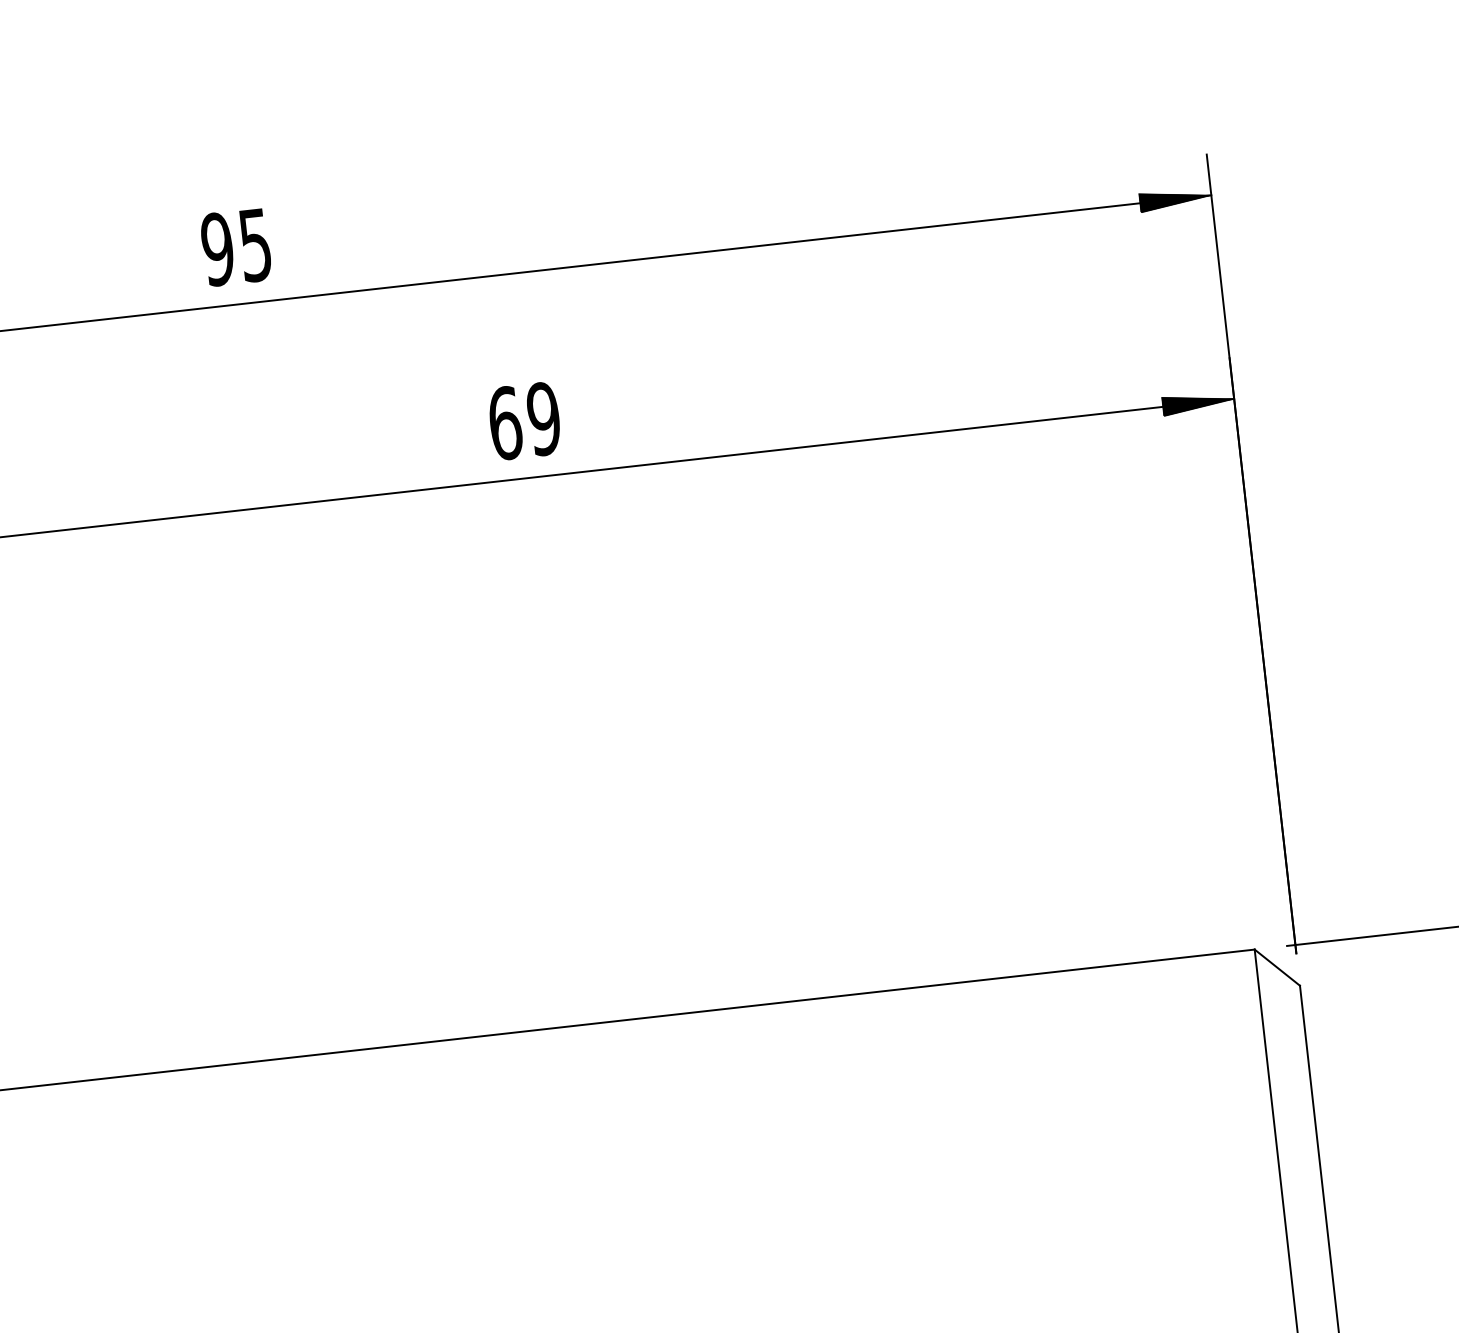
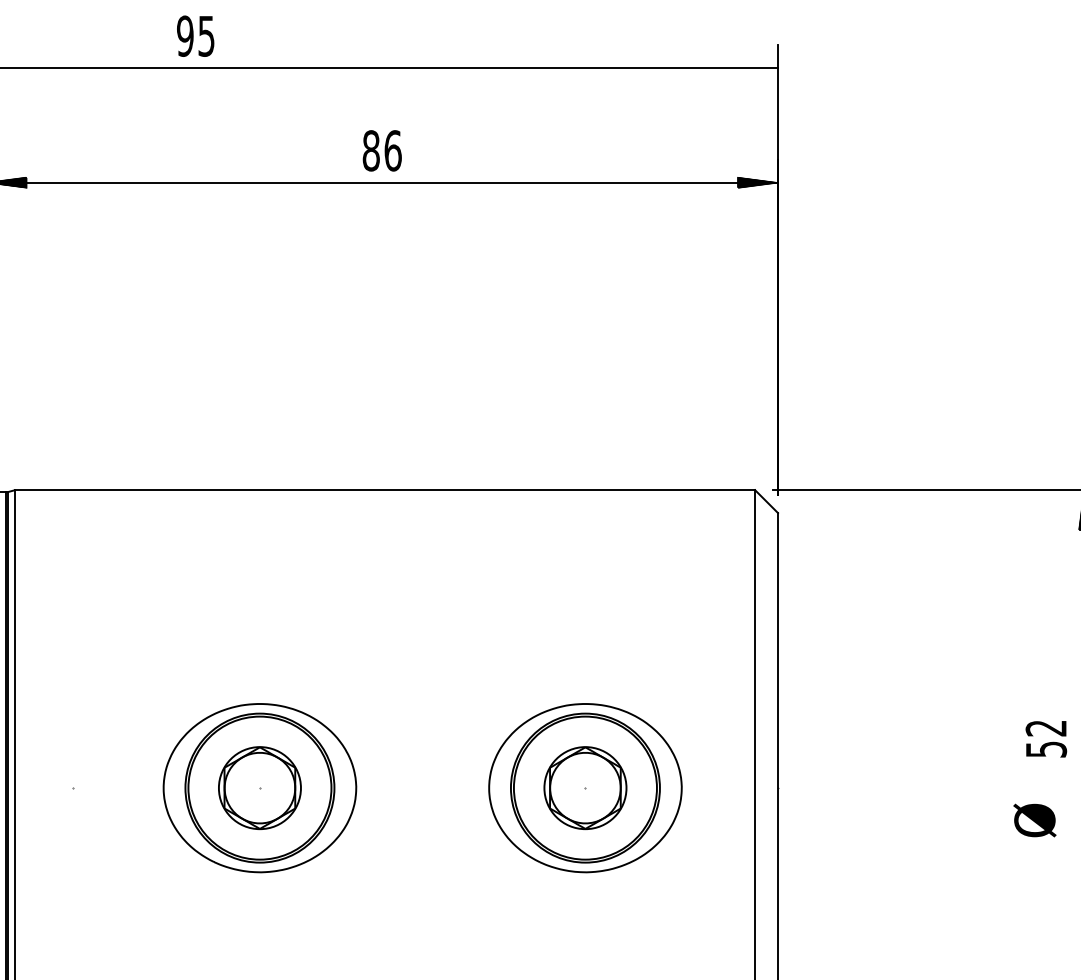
hatch: (1174, 198) -> (757, 67), removed
text: (235, 246) -> (195, 35), moved
text: (523, 420) -> (381, 150), 69 -> 86

